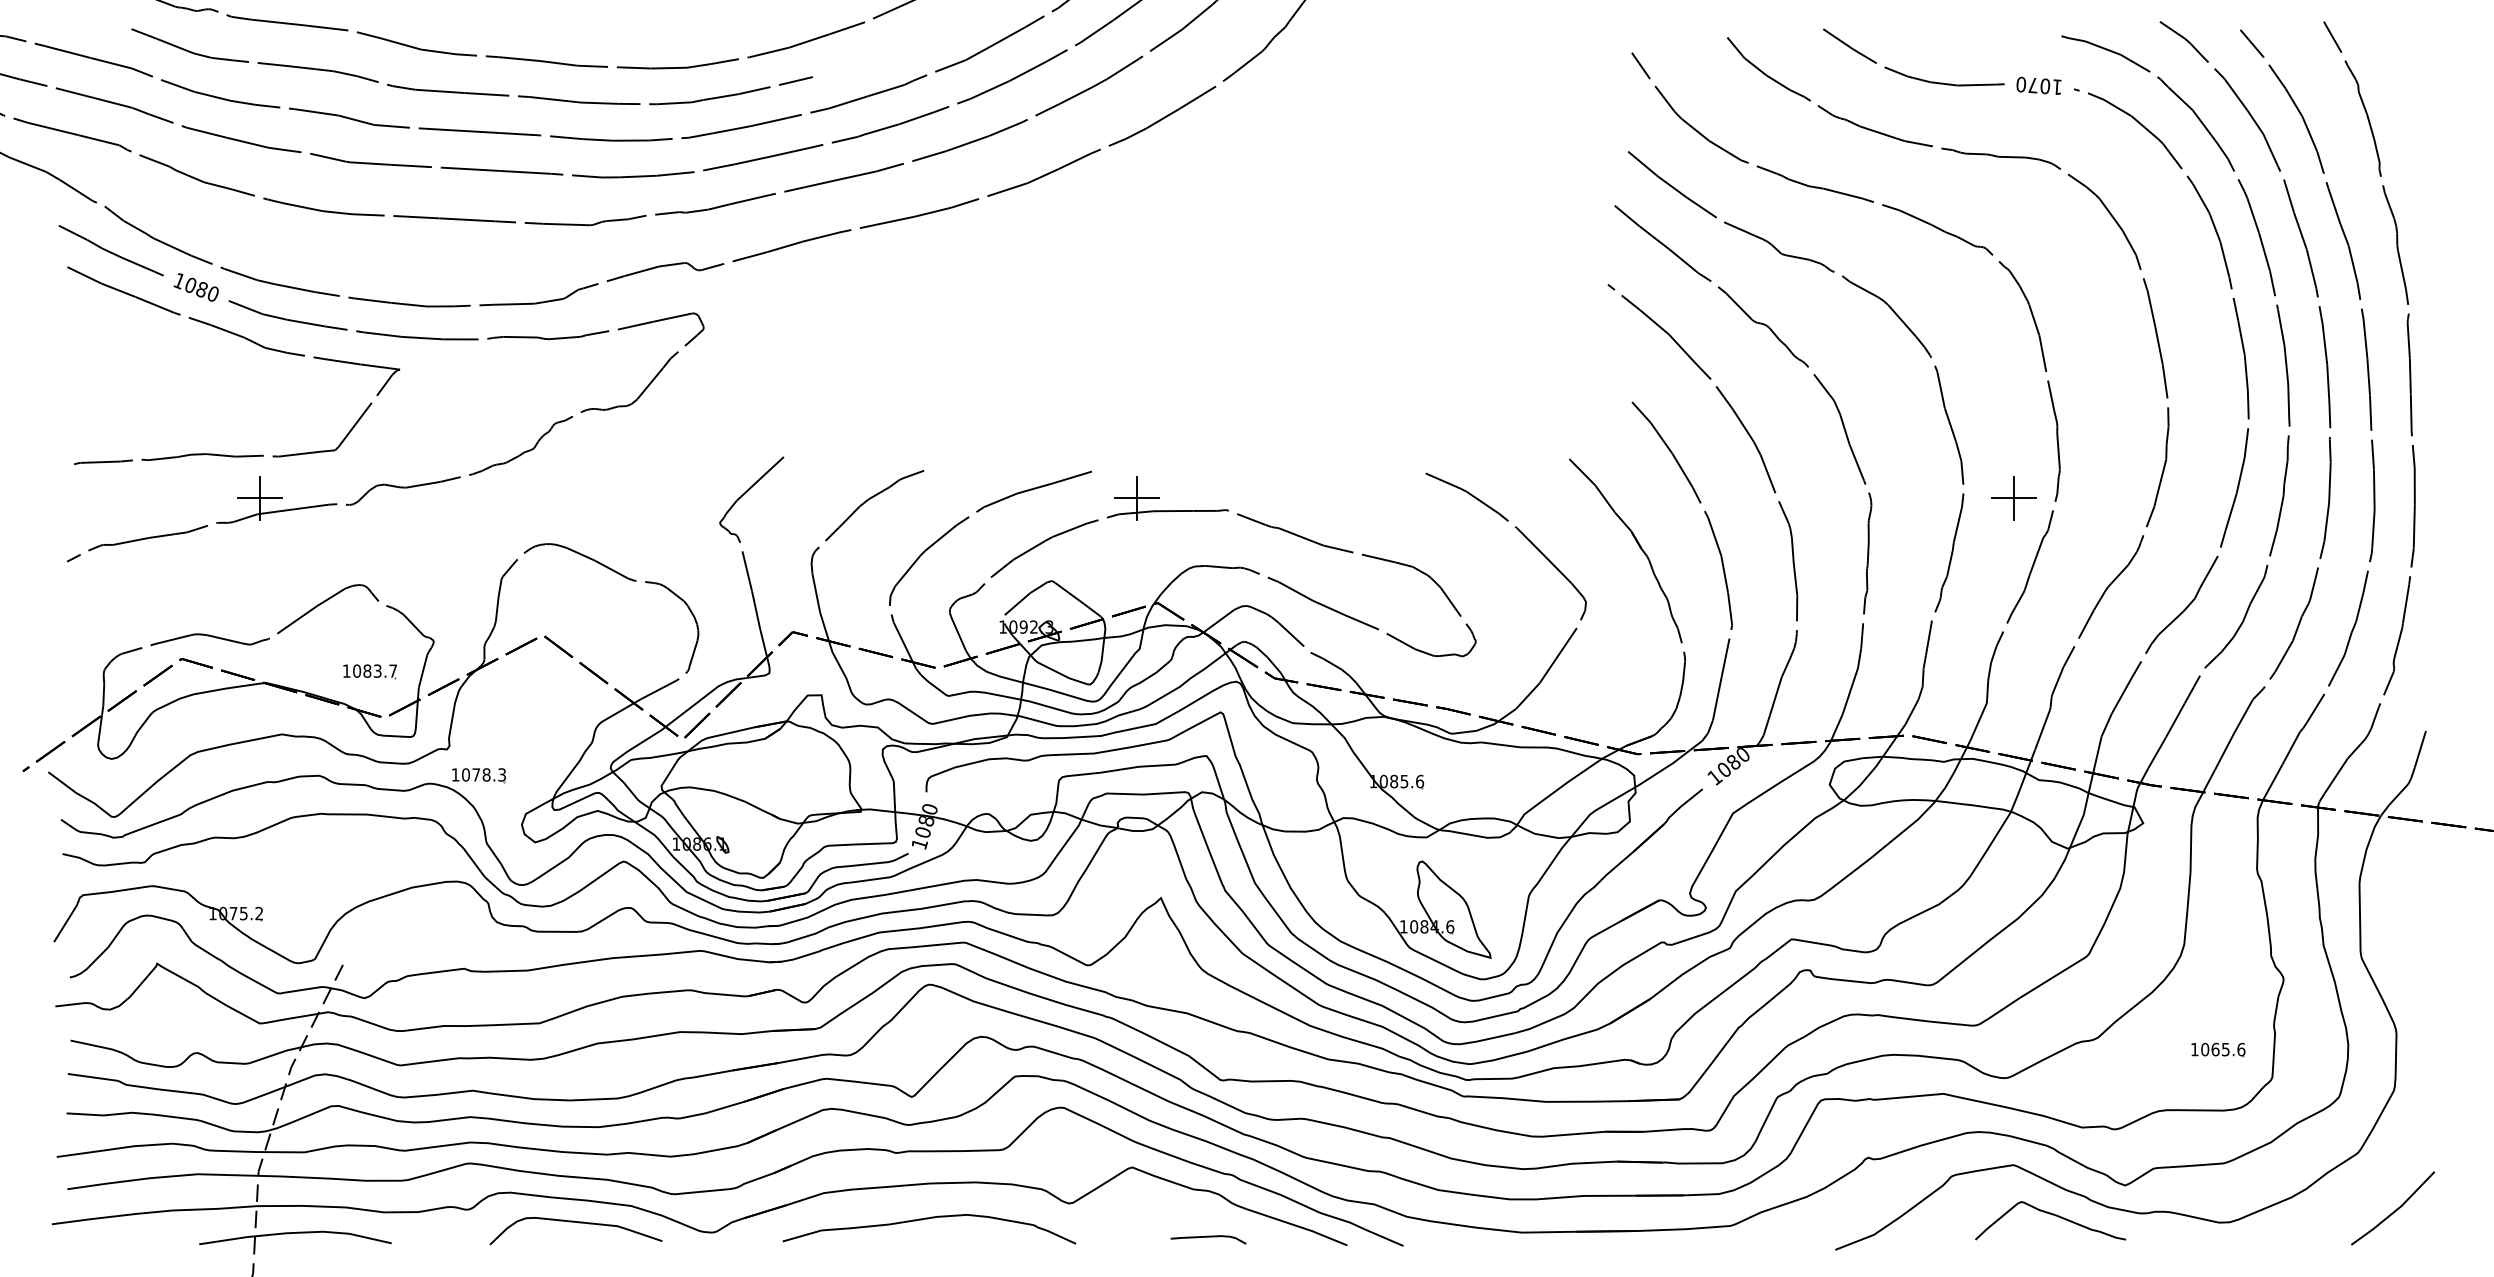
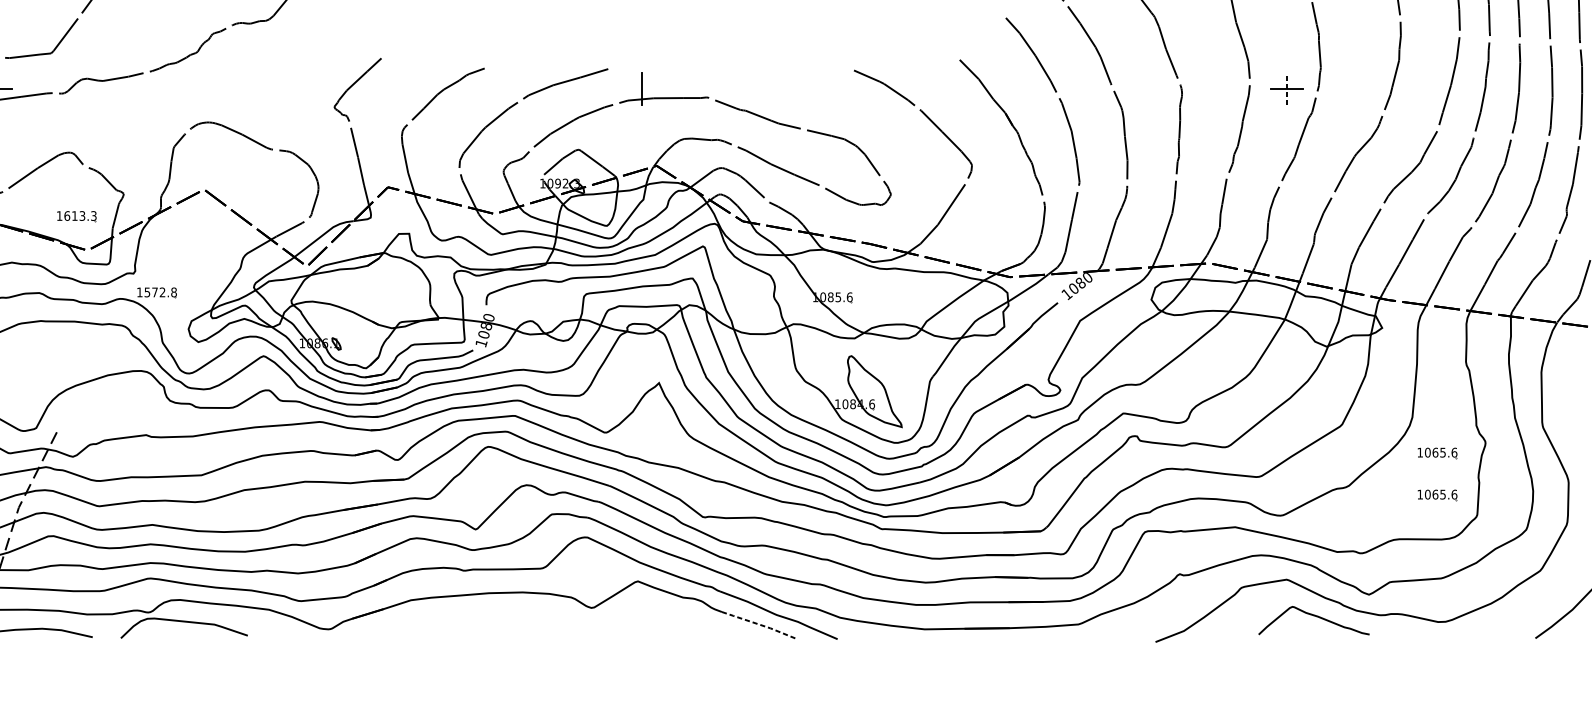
line: (1137, 498) -> (641, 88), removed
line: (2014, 498) -> (1287, 88), solid -> dashed
text: (374, 670) -> (80, 215), 1083.7 -> 1613.3
text: (484, 774) -> (161, 292), 1078.3 -> 1572.8
part: (2218, 992) -> (1437, 452), added
curve: (928, 1219) -> (487, 619), removed
curve: (578, 1223) -> (186, 622), moved
line: (1297, 1226) -> (759, 624), solid -> dashed
curve: (1208, 1237) -> (694, 632), removed

